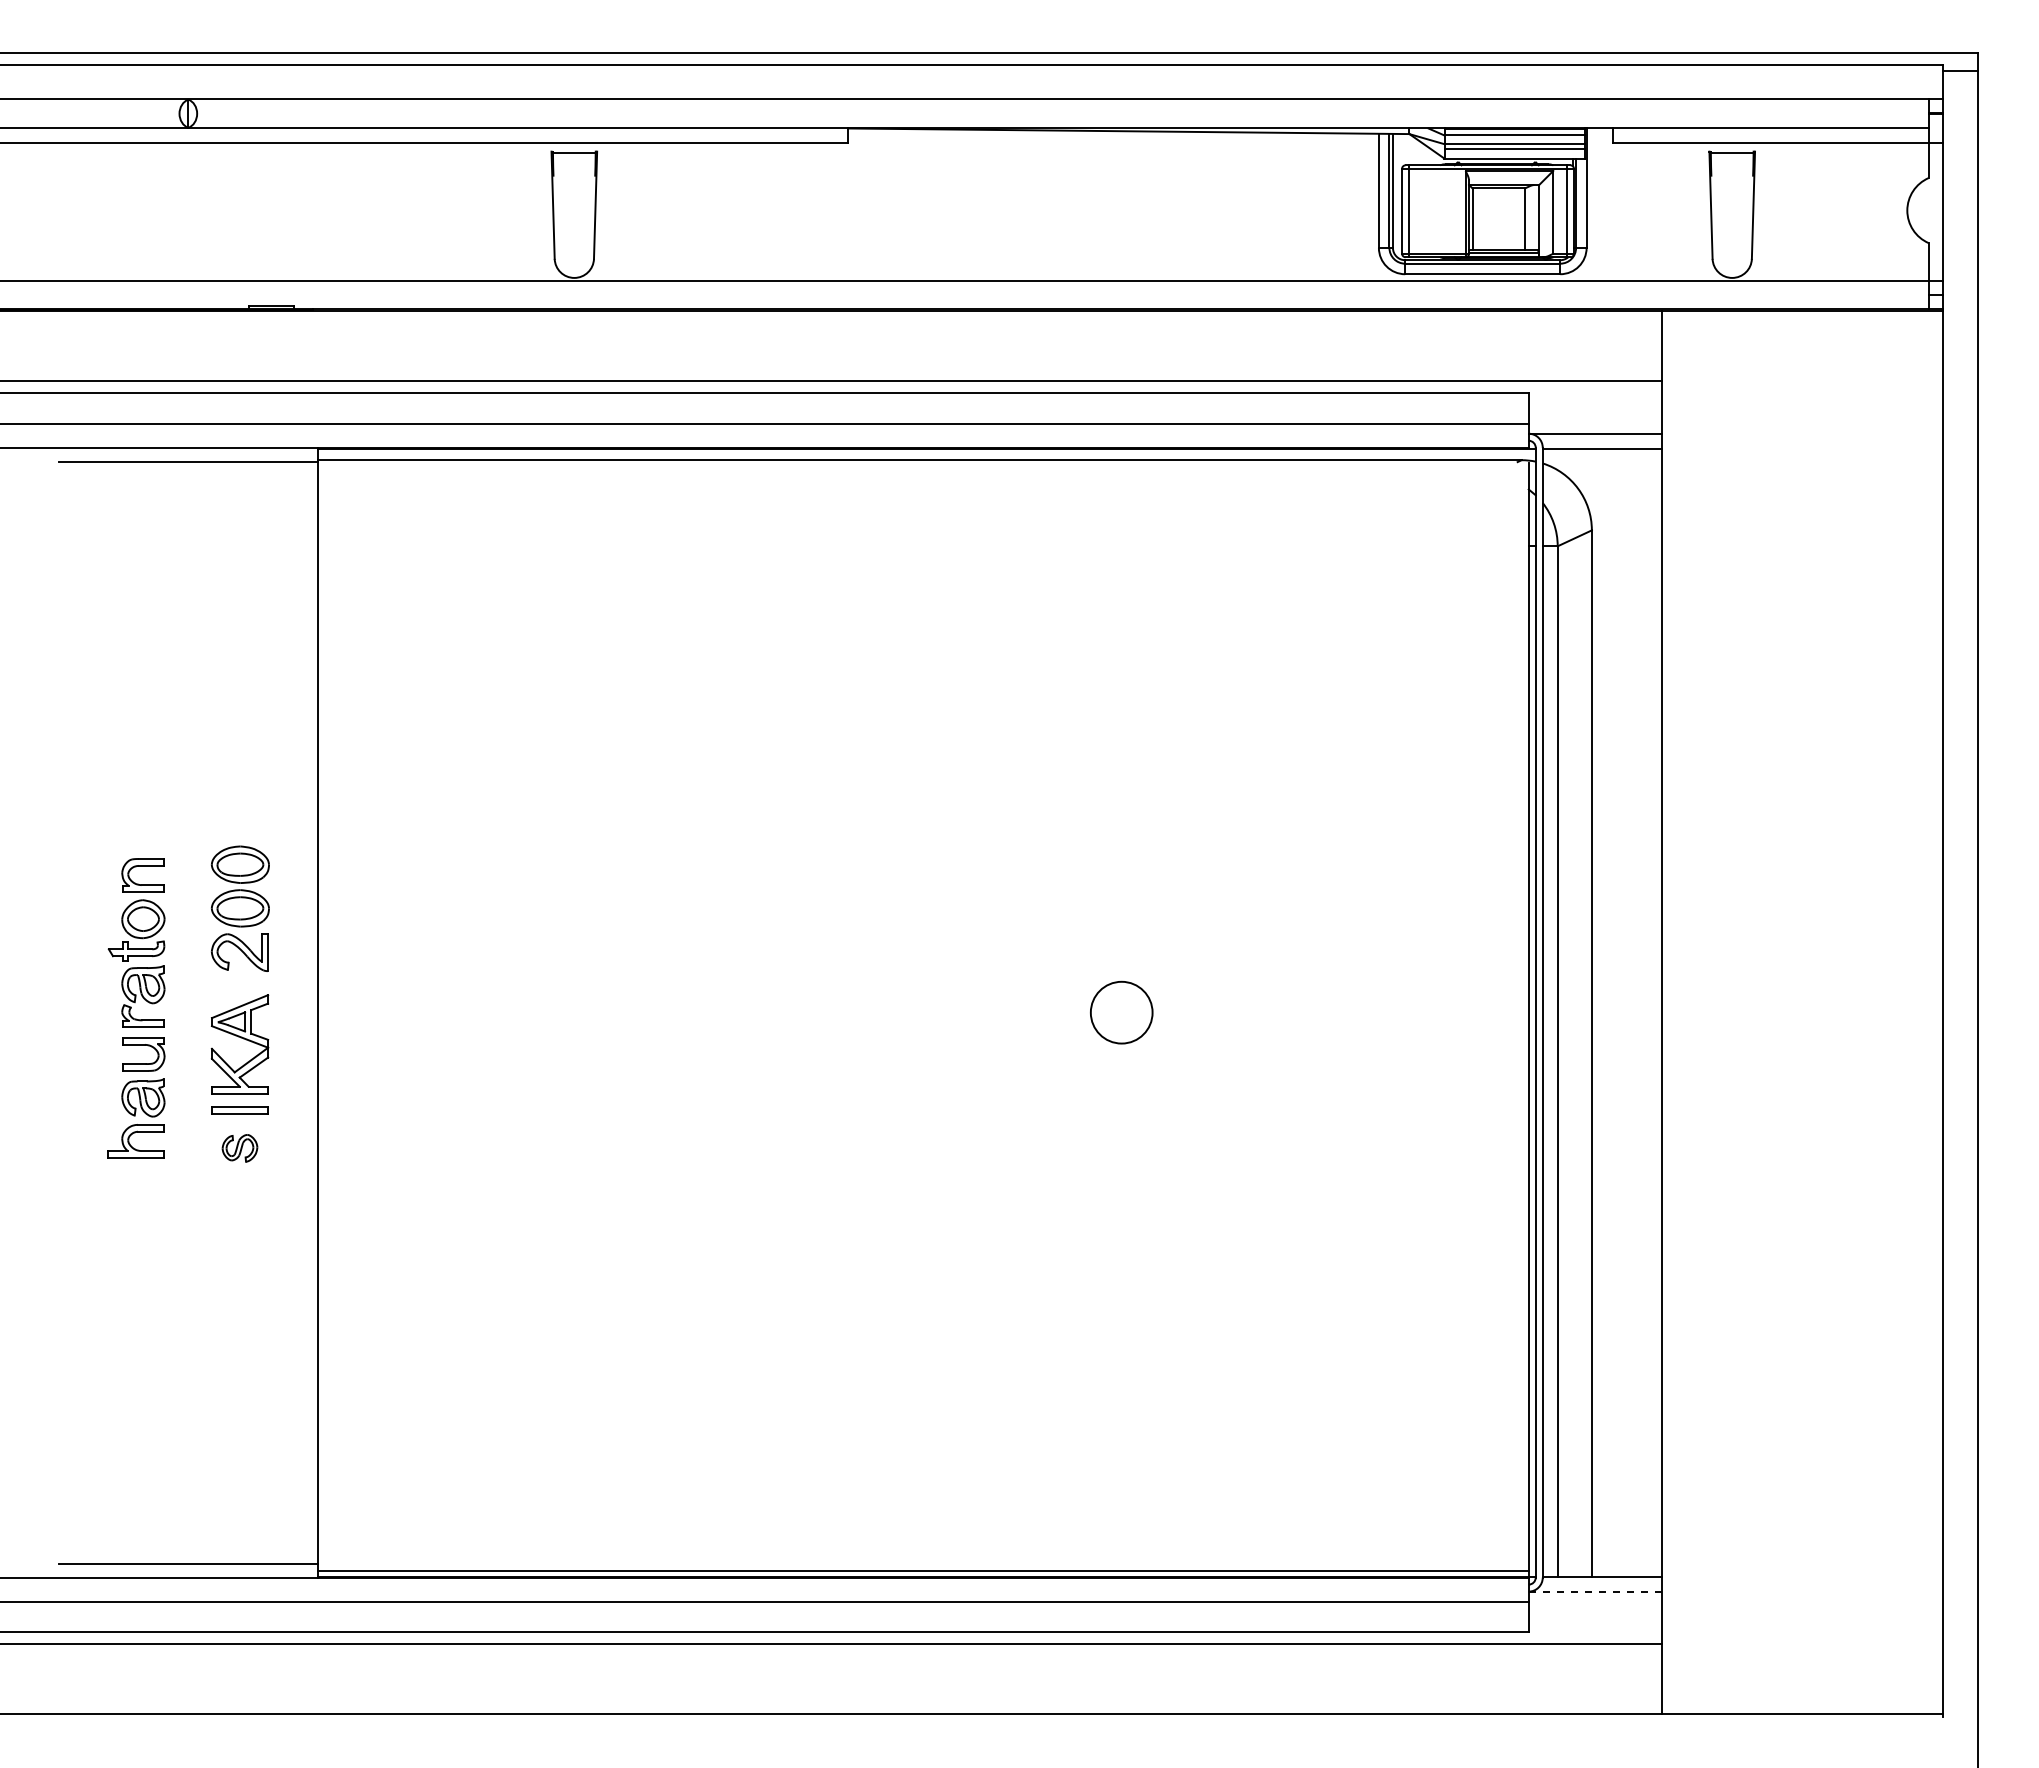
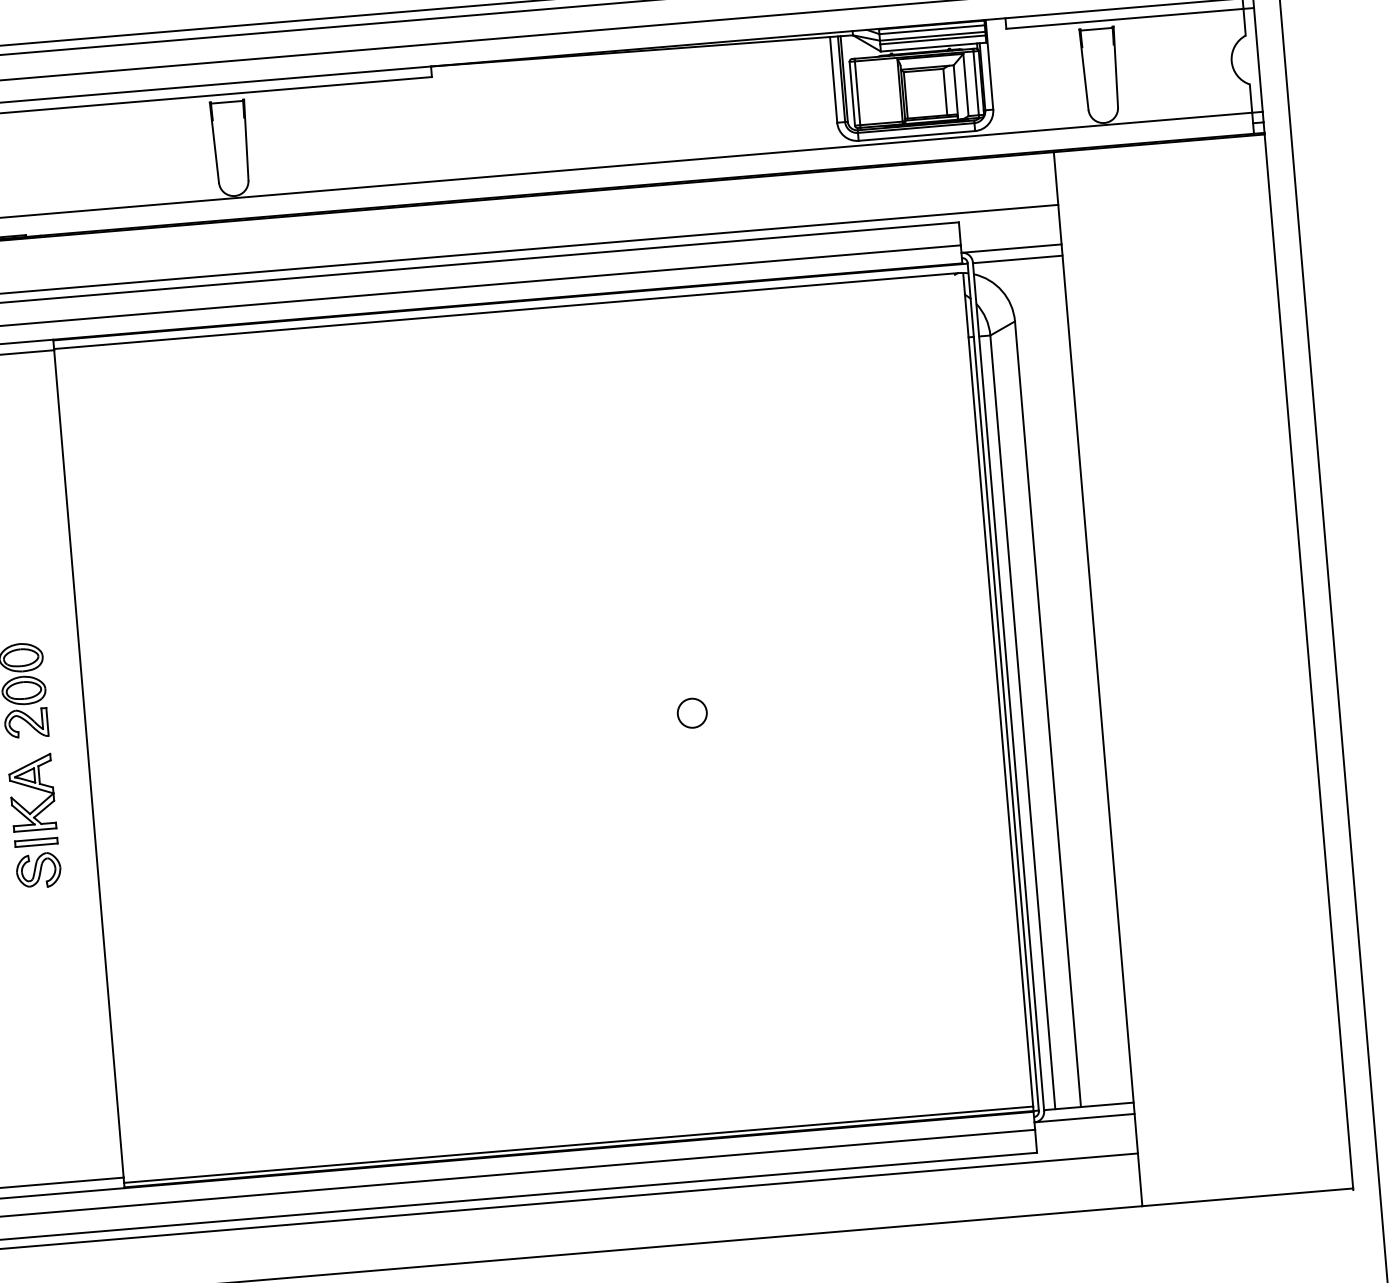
circle: (1121, 1012) -> (692, 713), size x0.62
part: (239, 1148) -> (38, 870), size x1.67
line: (1595, 1591) -> (1084, 1118), dashed -> solid

